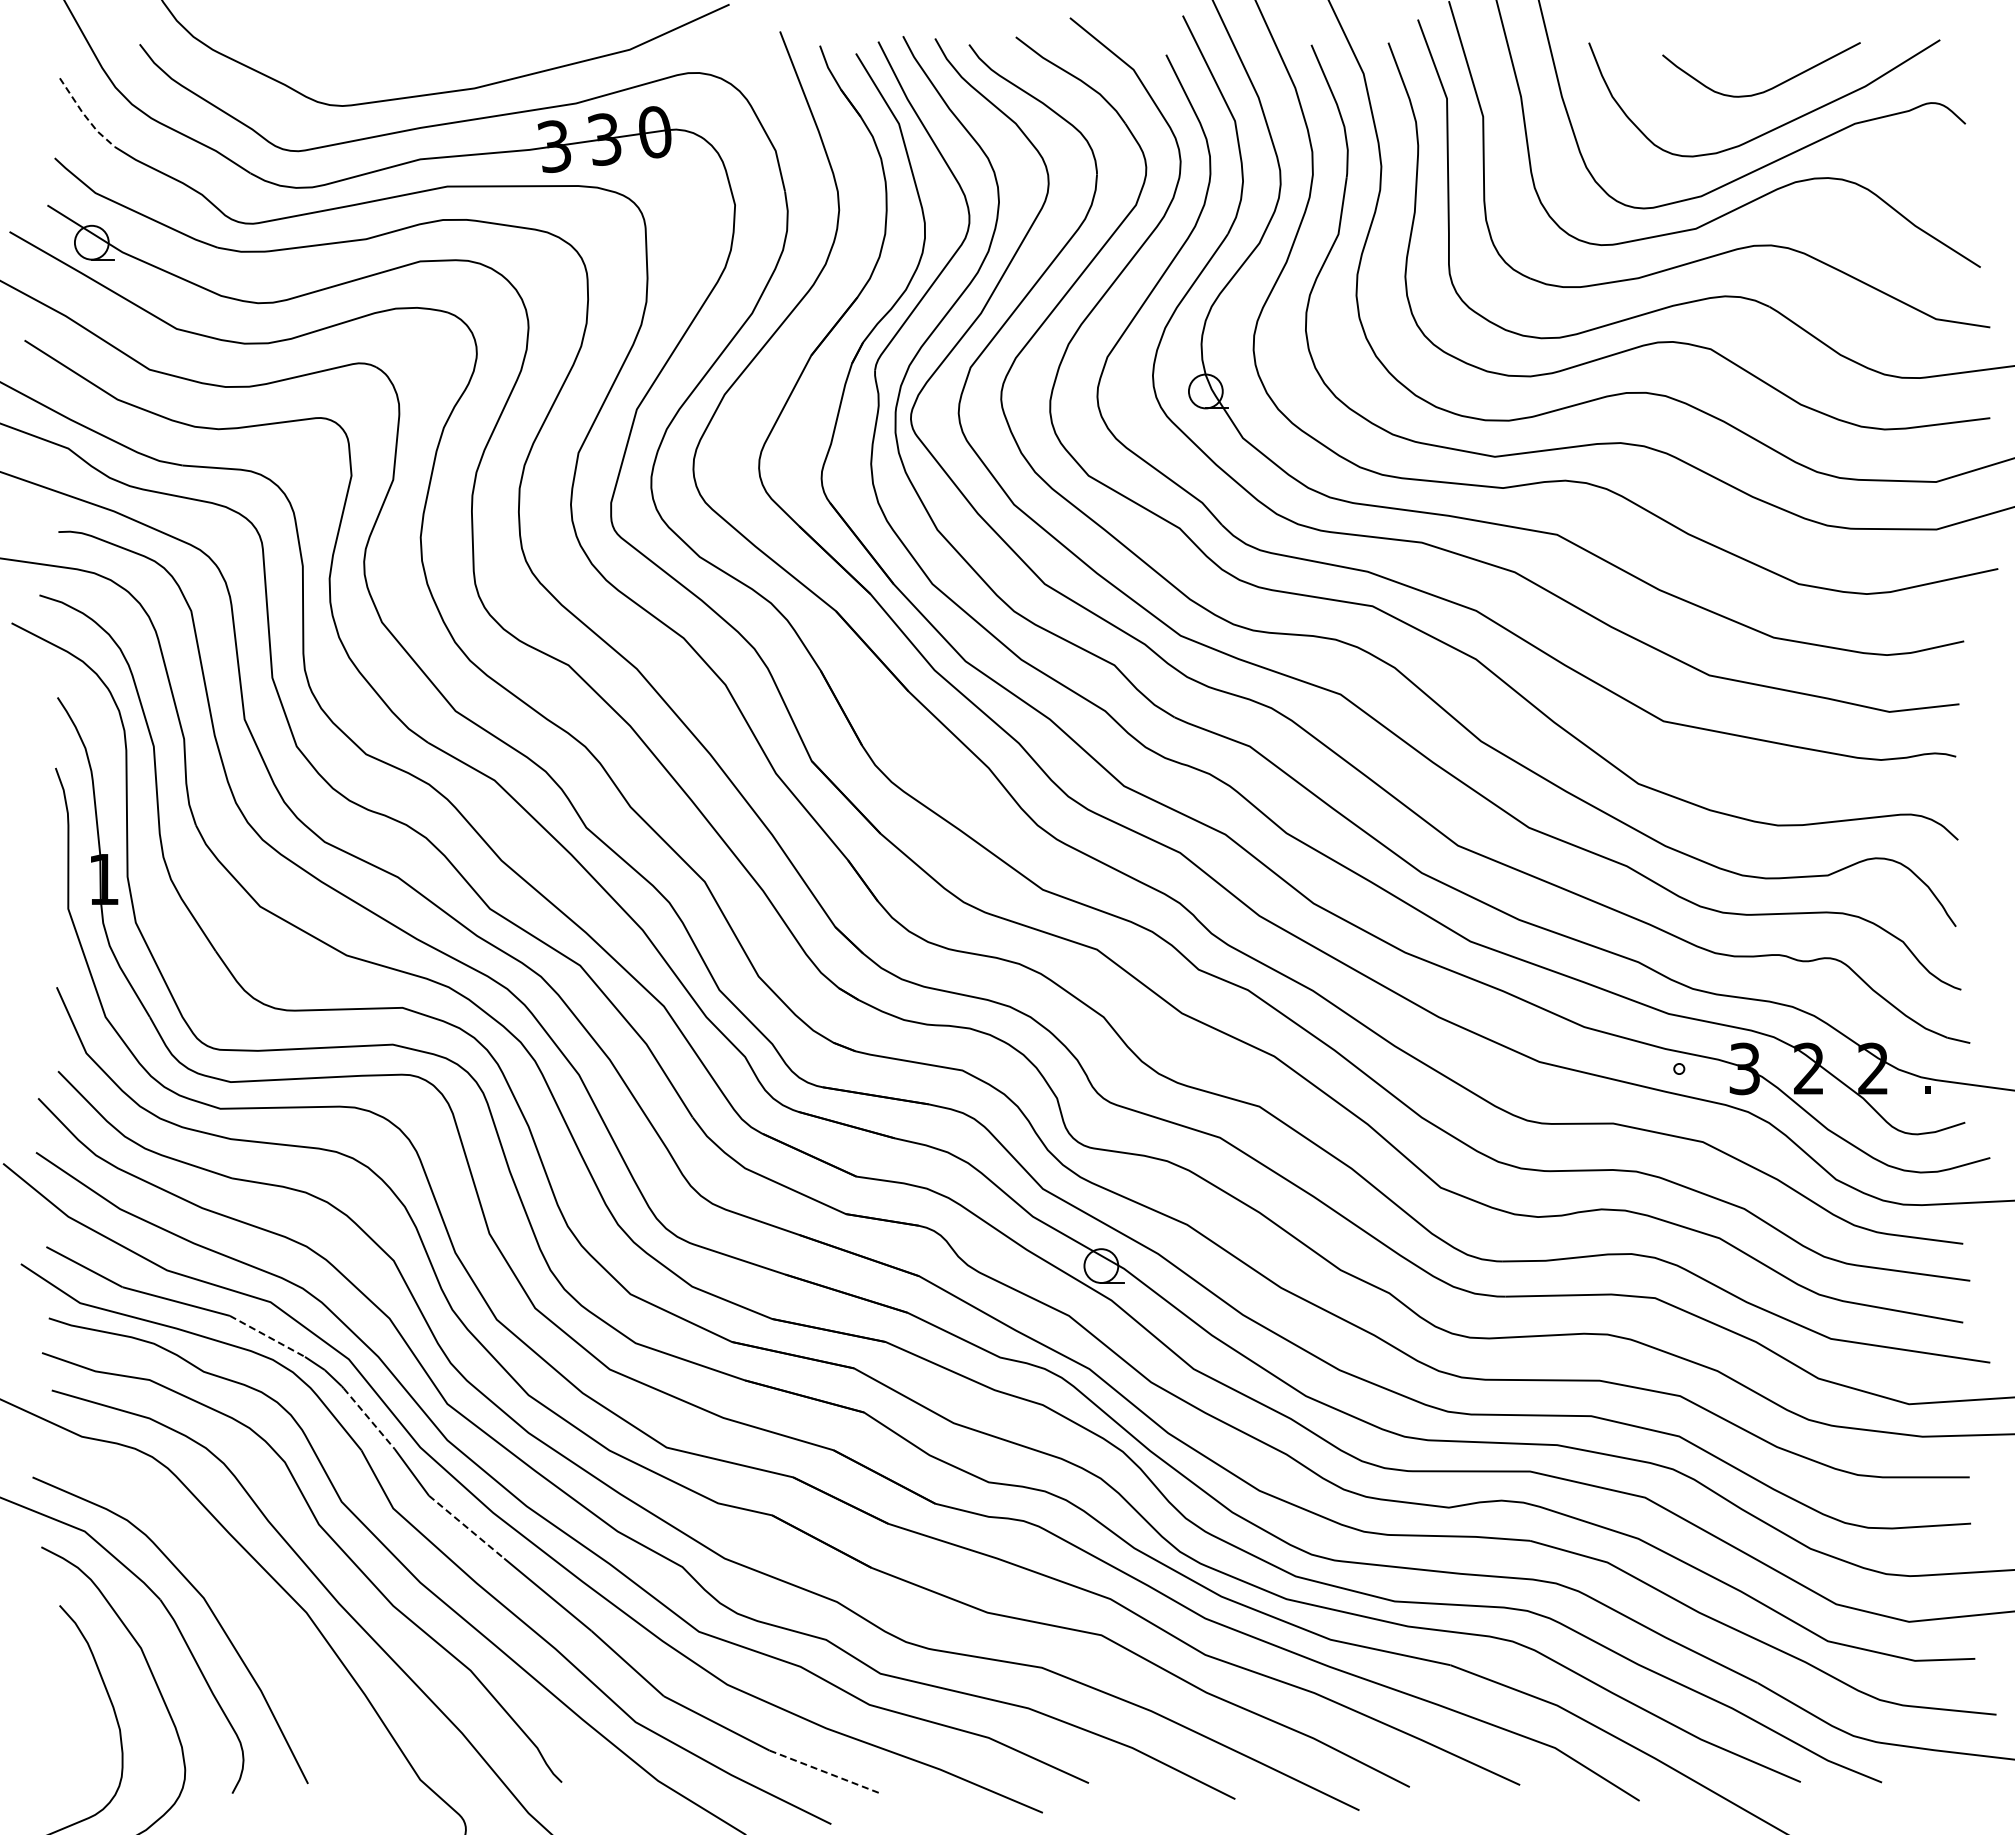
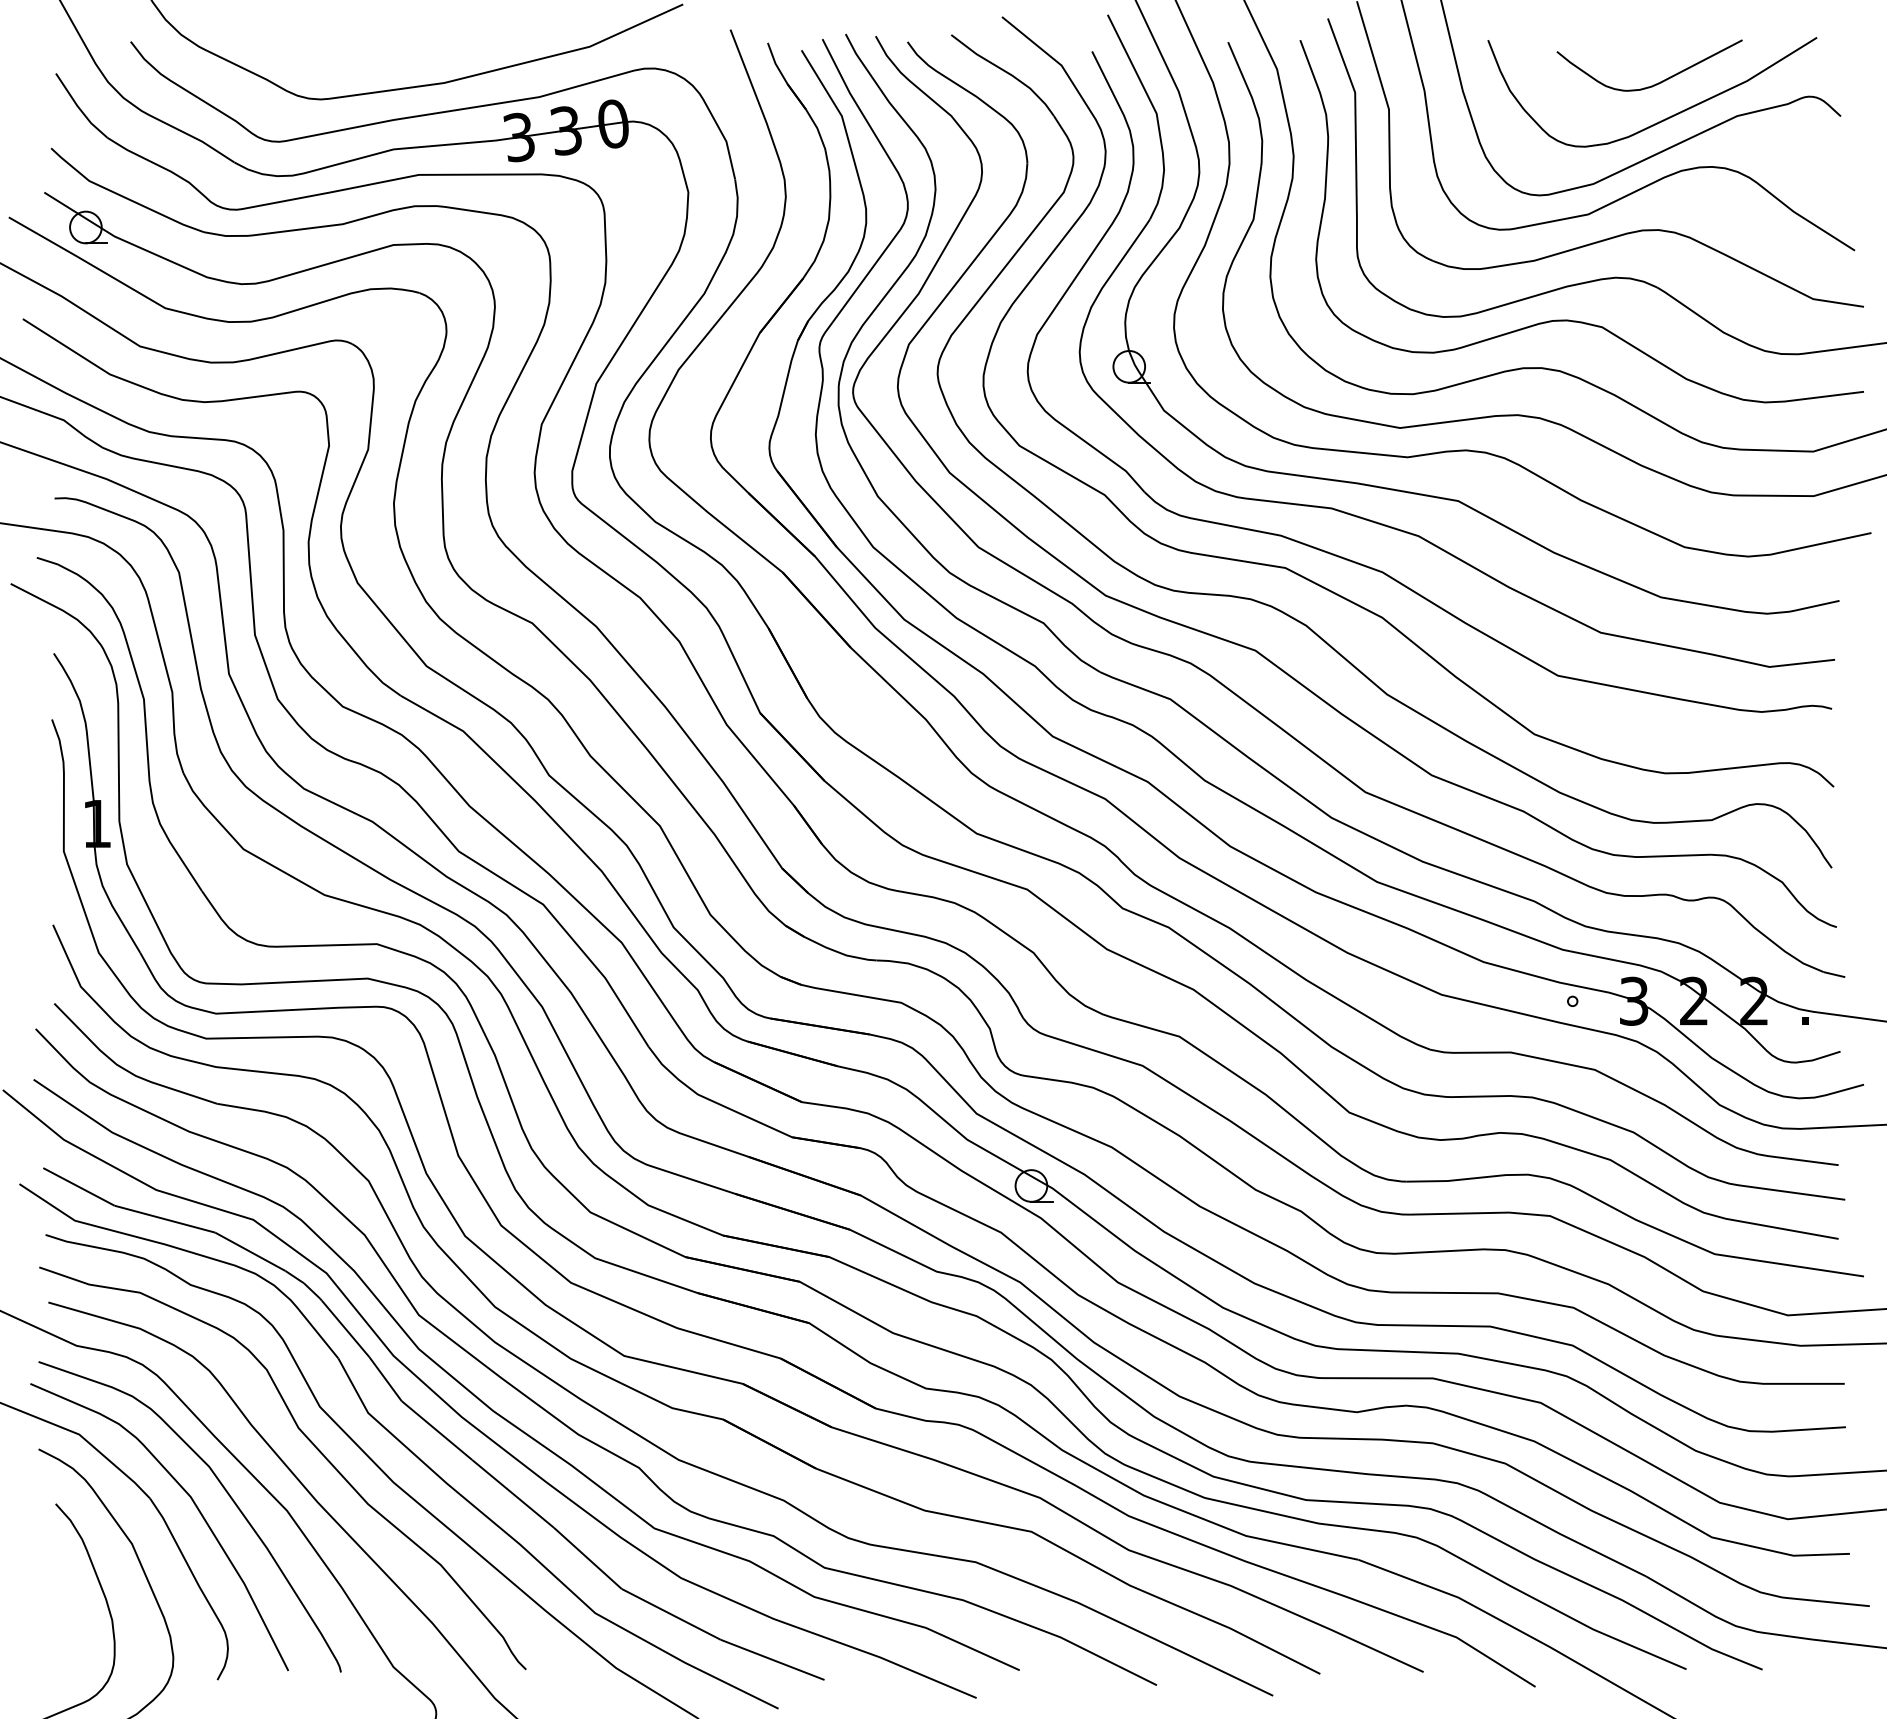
line: (84, 115) -> (79, 108), dashed -> solid
line: (267, 1336) -> (250, 1251), dashed -> solid
line: (369, 1418) -> (345, 1328), dashed -> solid
line: (466, 1527) -> (436, 1430), dashed -> solid
curve: (239, 1590) -> (224, 1489), added
line: (825, 1772) -> (773, 1660), dashed -> solid

